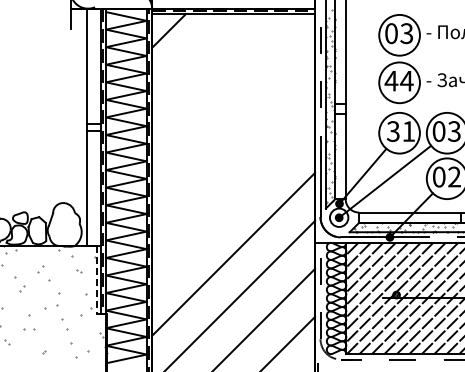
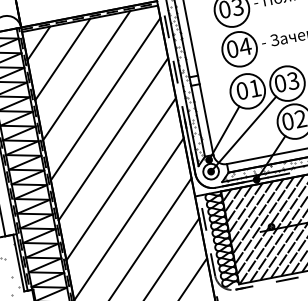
line: (192, 54) -> (62, 59), added
line: (216, 78) -> (86, 75), added
text: (391, 80) -> (232, 48), 44 -> 04
line: (233, 109) -> (105, 98), added
text: (392, 131) -> (241, 91), 31 -> 01
line: (233, 157) -> (113, 138), added
line: (233, 205) -> (120, 178), added
line: (96, 280) -> (18, 263), dashed -> solid

